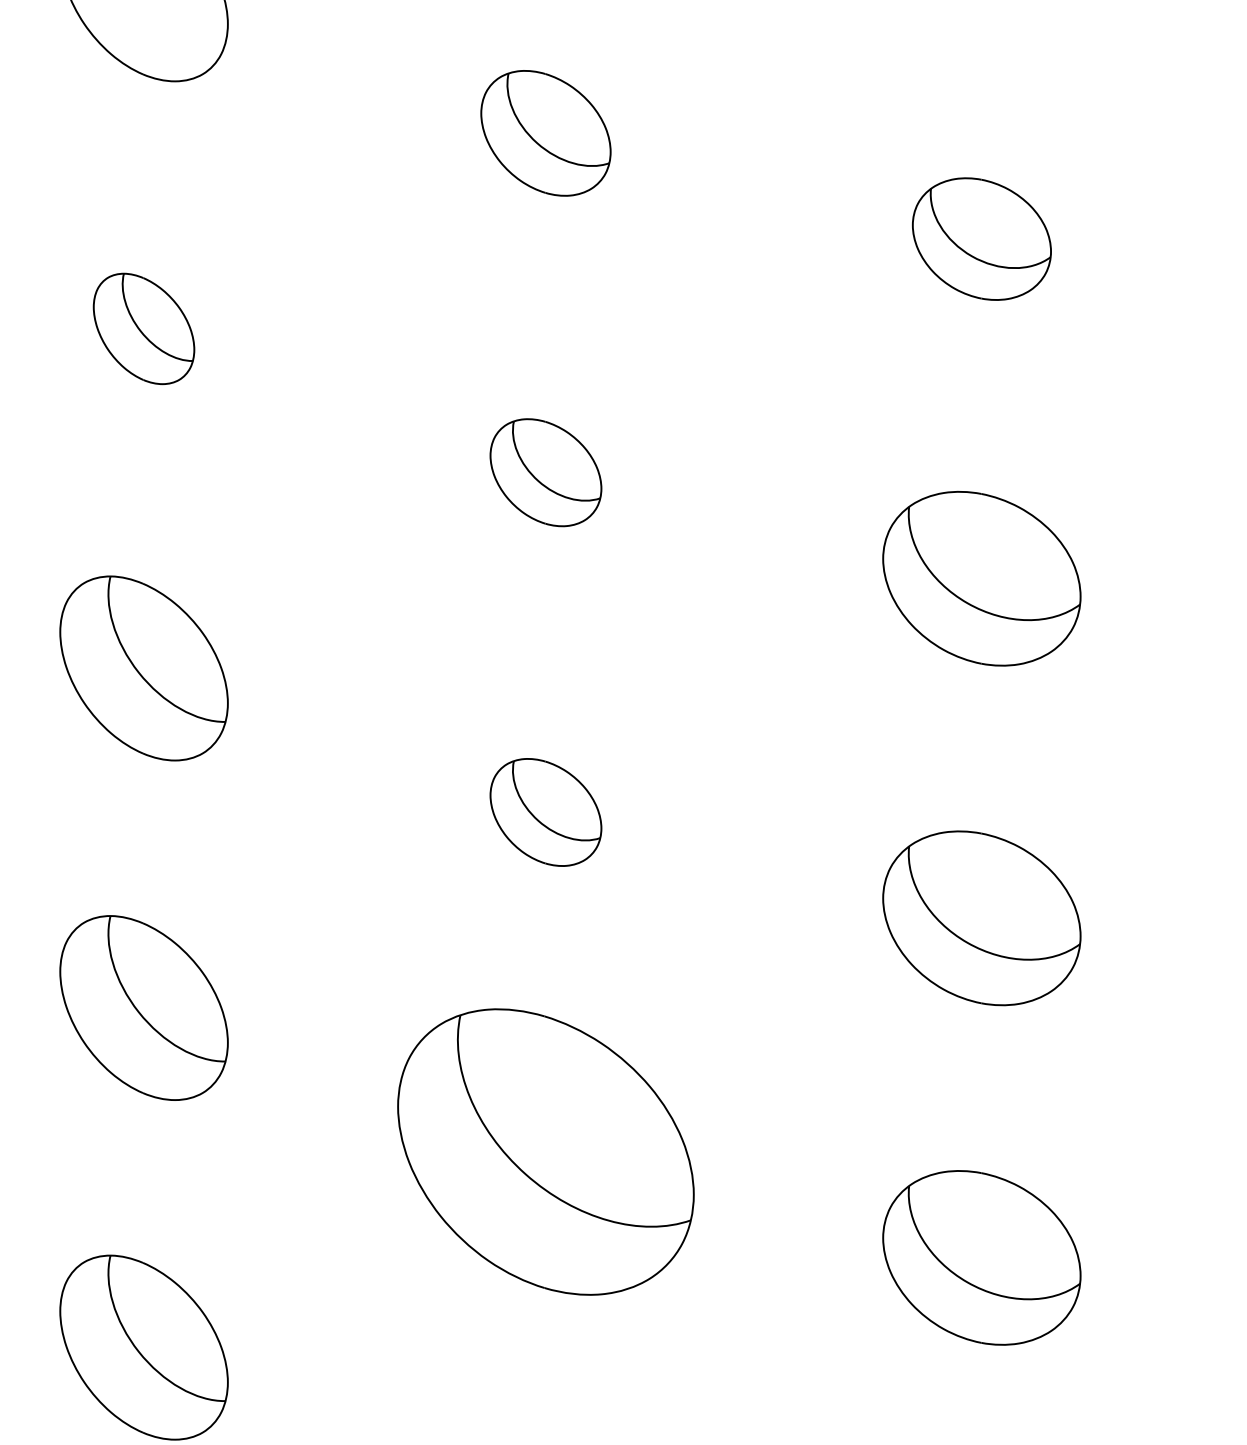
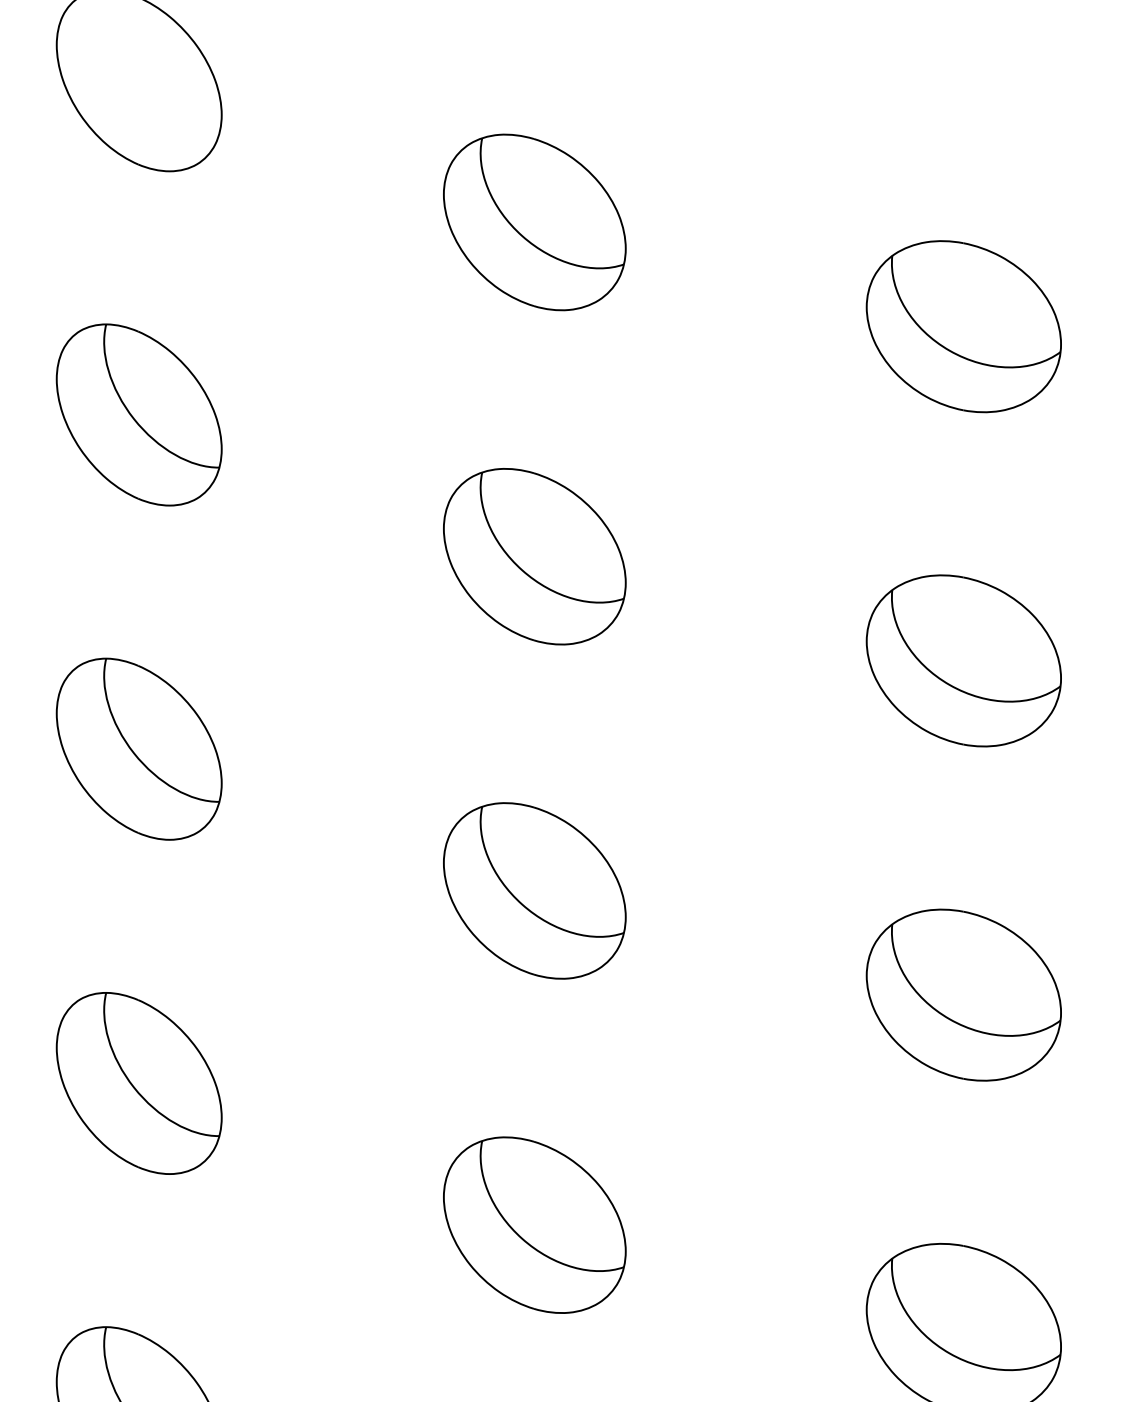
part: (545, 133) -> (534, 222), size x1.43
part: (981, 238) -> (963, 326), size x1.43
part: (143, 328) -> (138, 414), size x1.67
part: (545, 472) -> (534, 556), size x1.67
part: (545, 812) -> (534, 890), size x1.67
part: (545, 1151) -> (534, 1224), size x0.62

